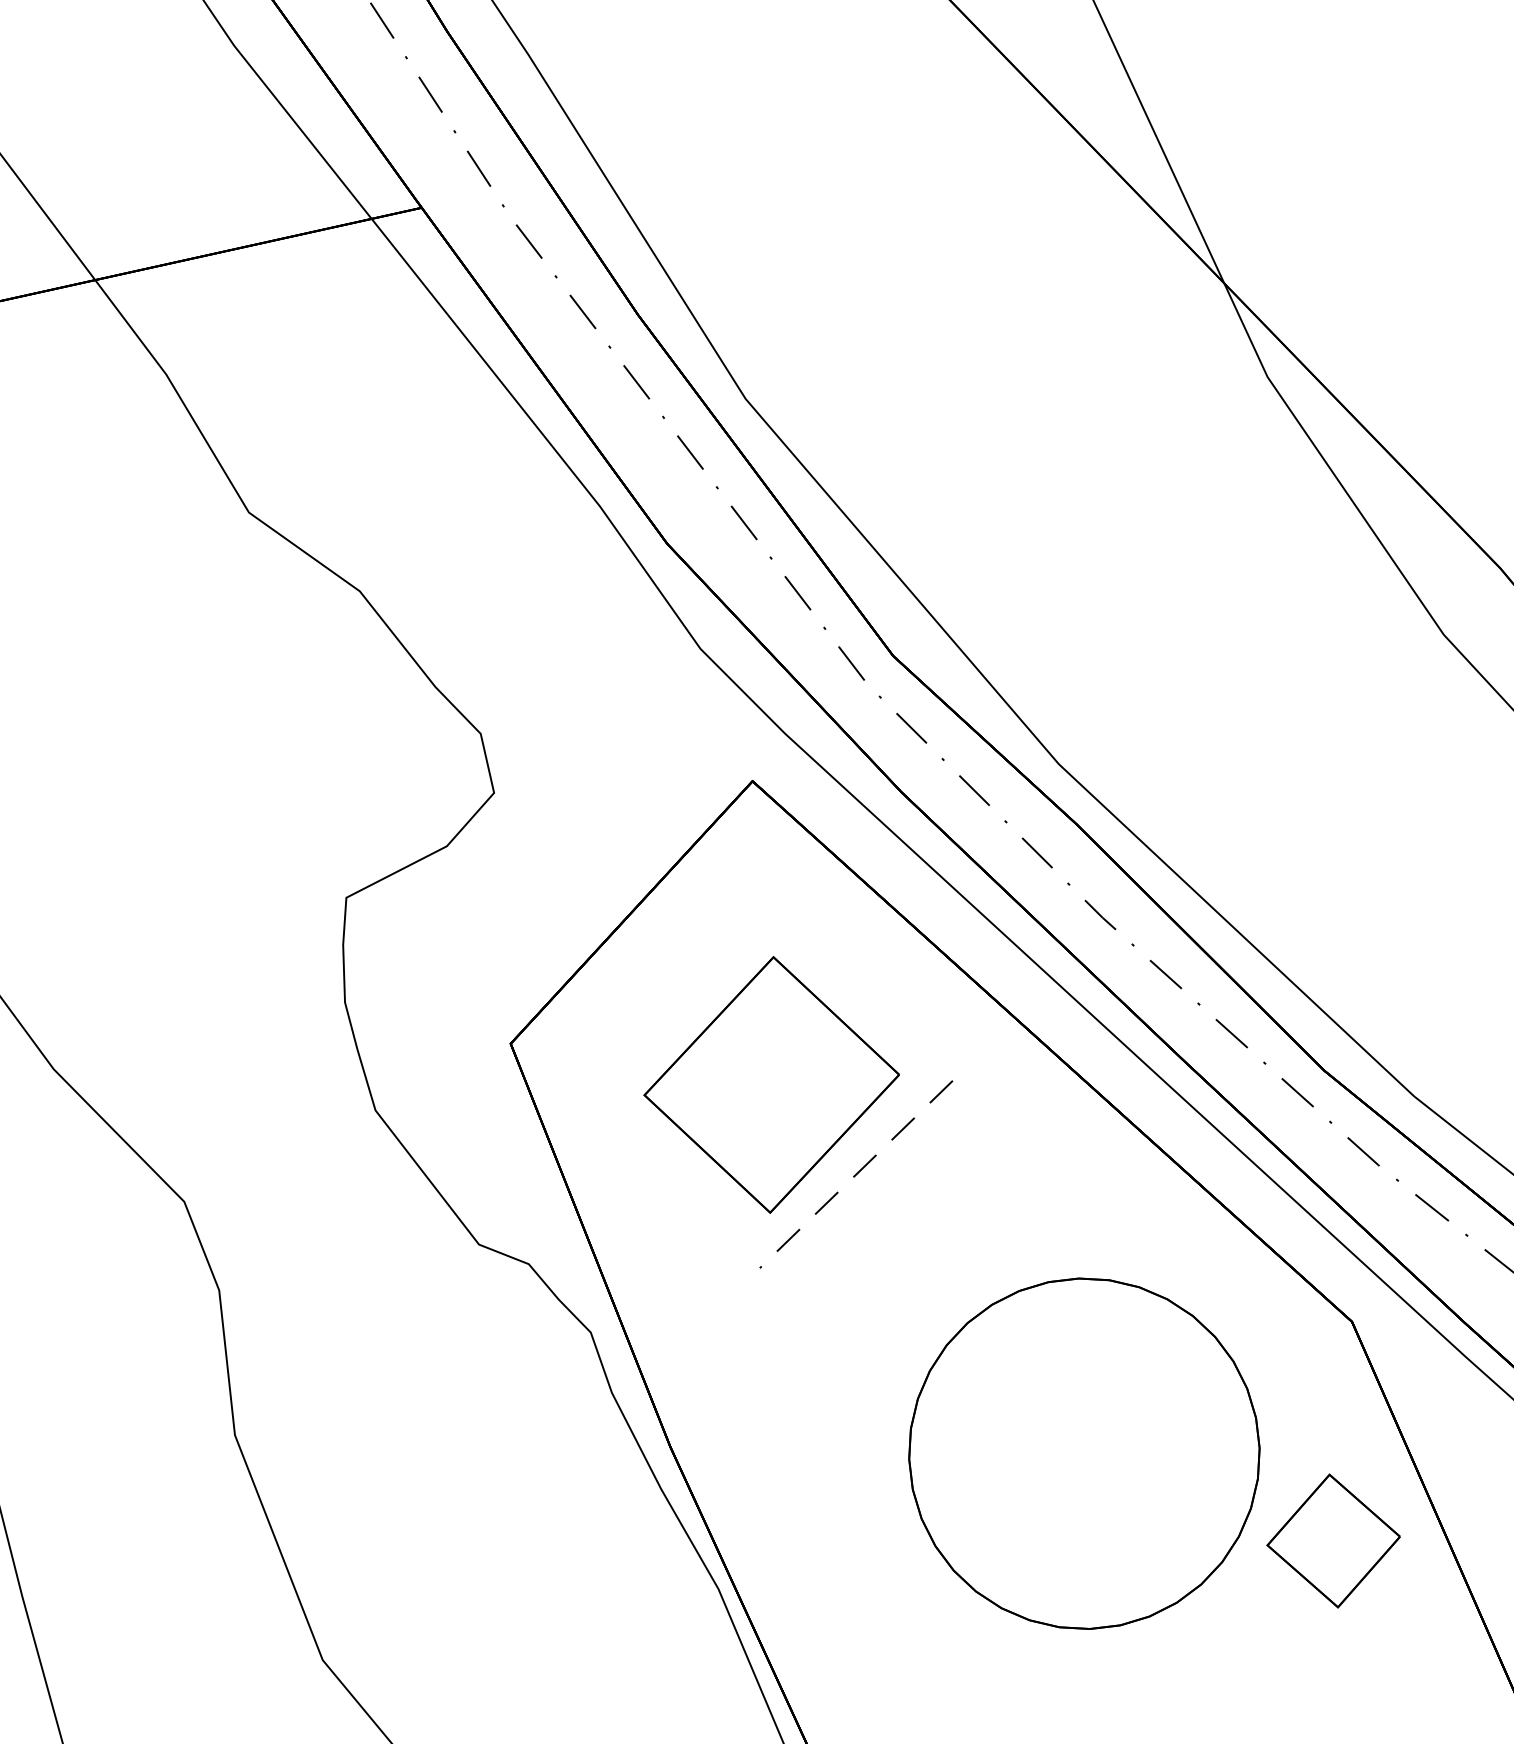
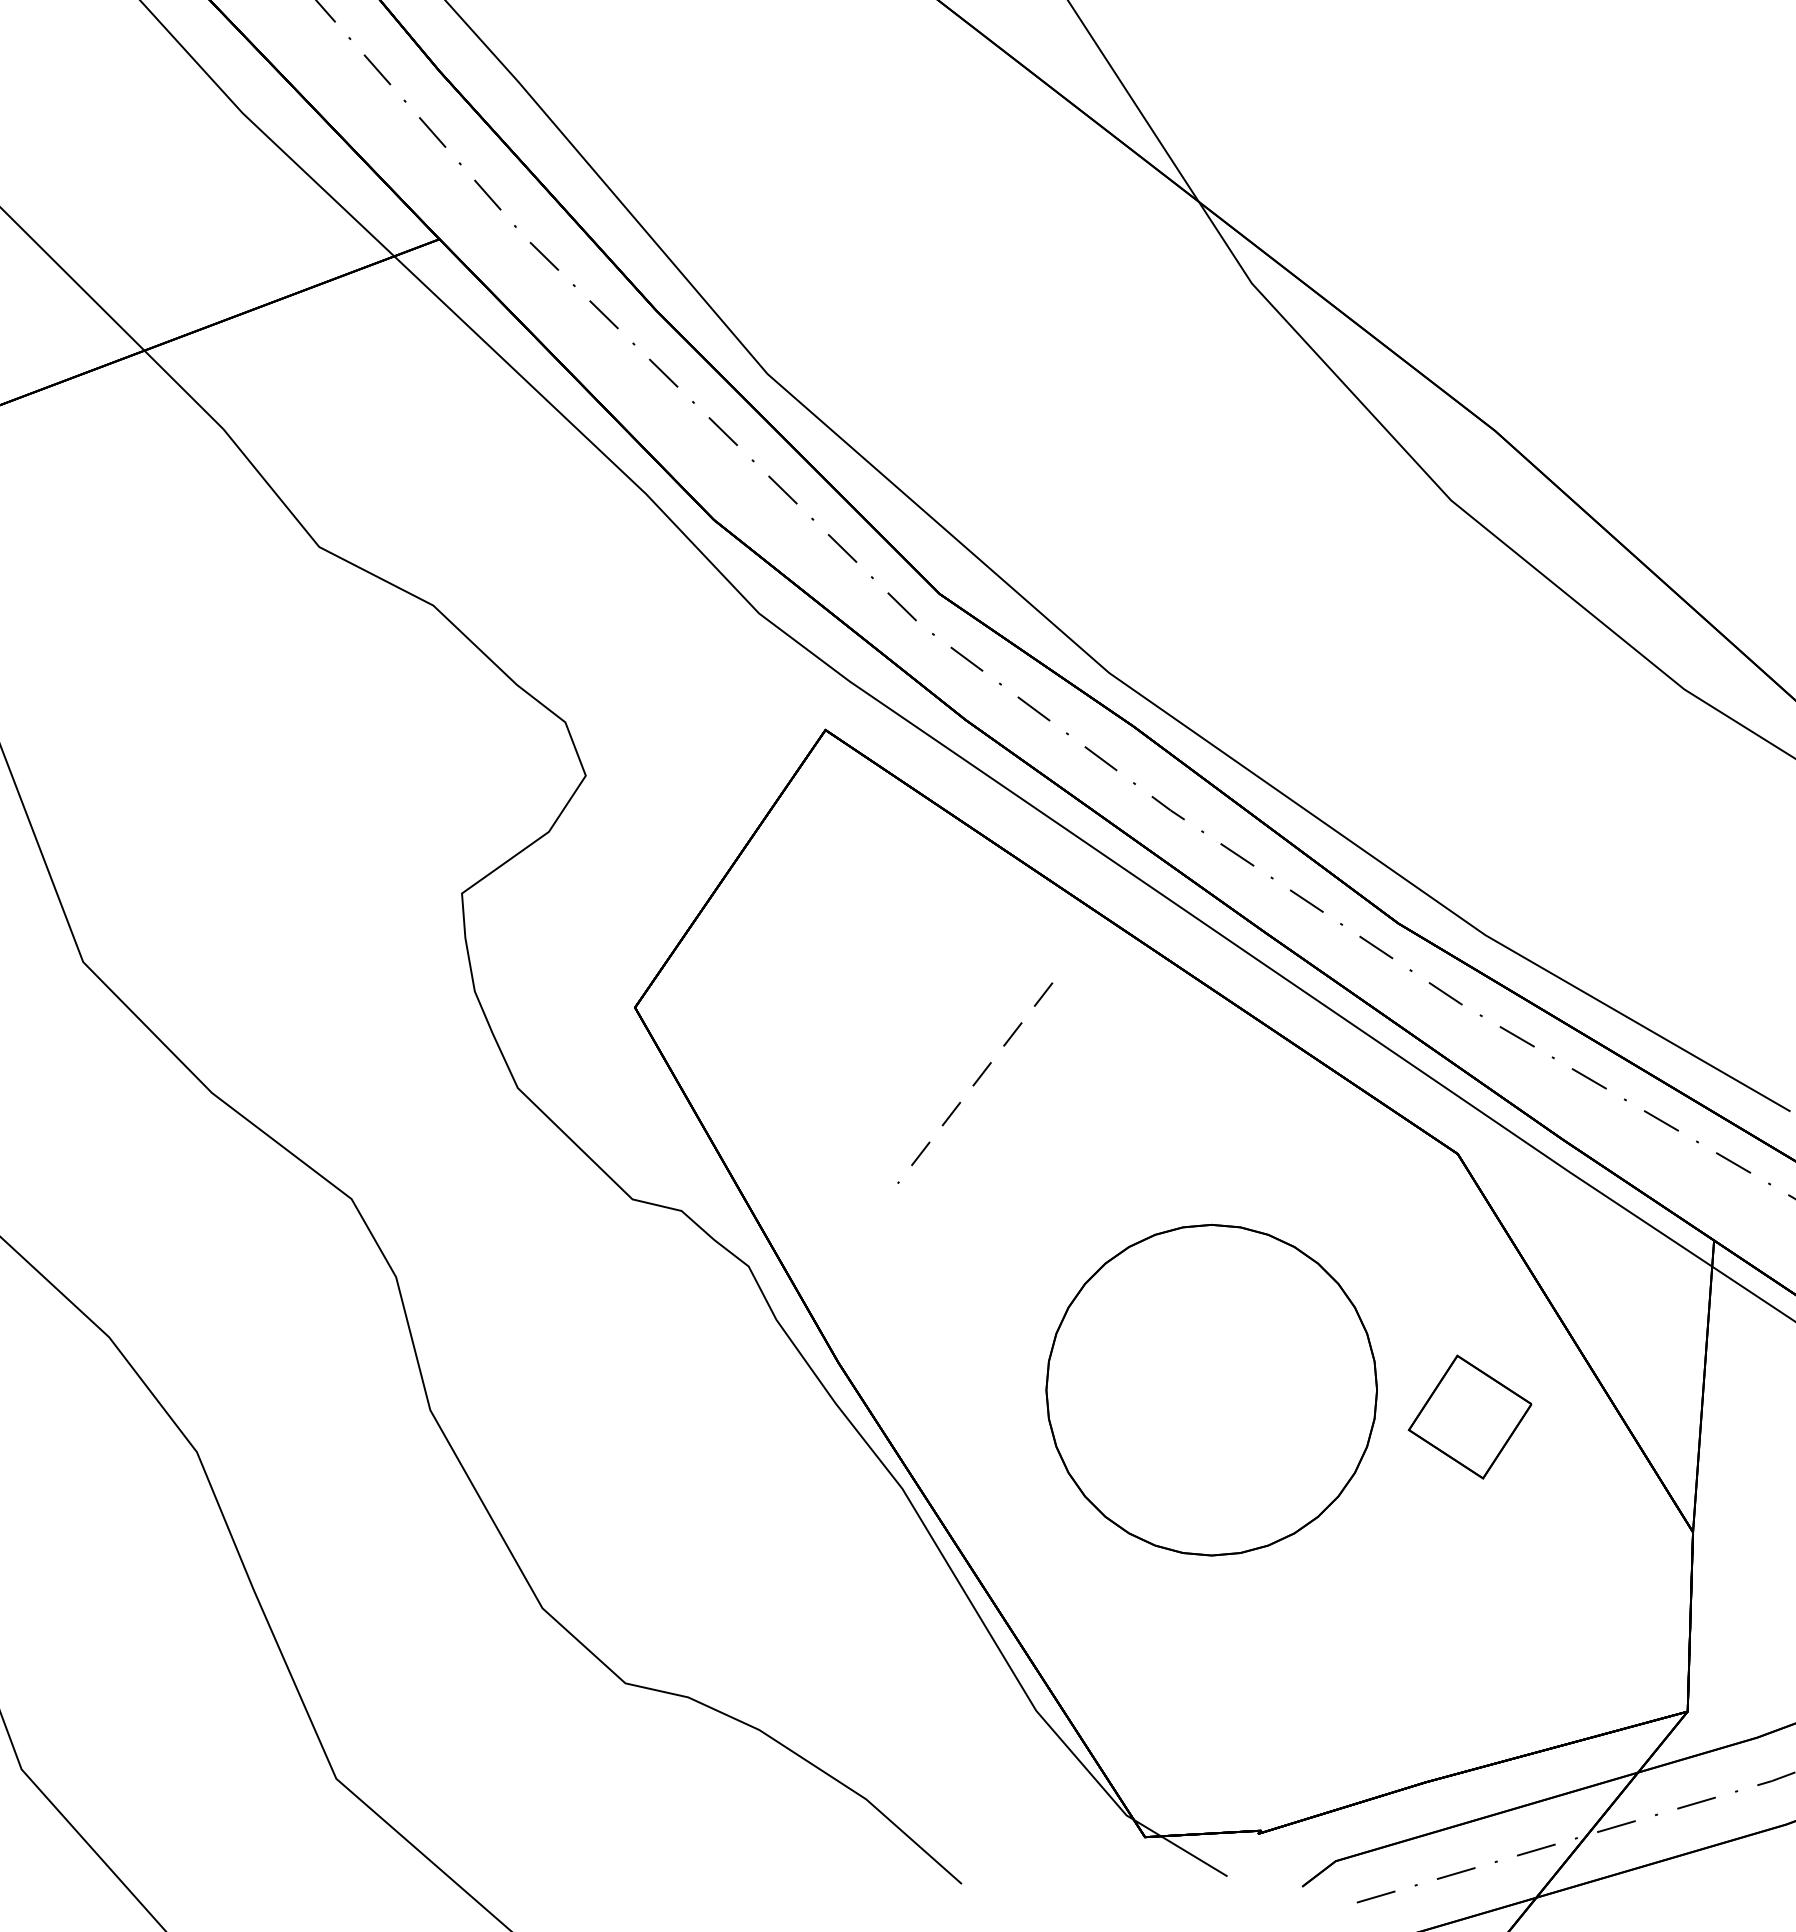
part: (771, 1084) -> (883, 1010), removed
part: (1084, 1452) -> (1211, 1389), moved
part: (1333, 1540) -> (1469, 1416), moved

